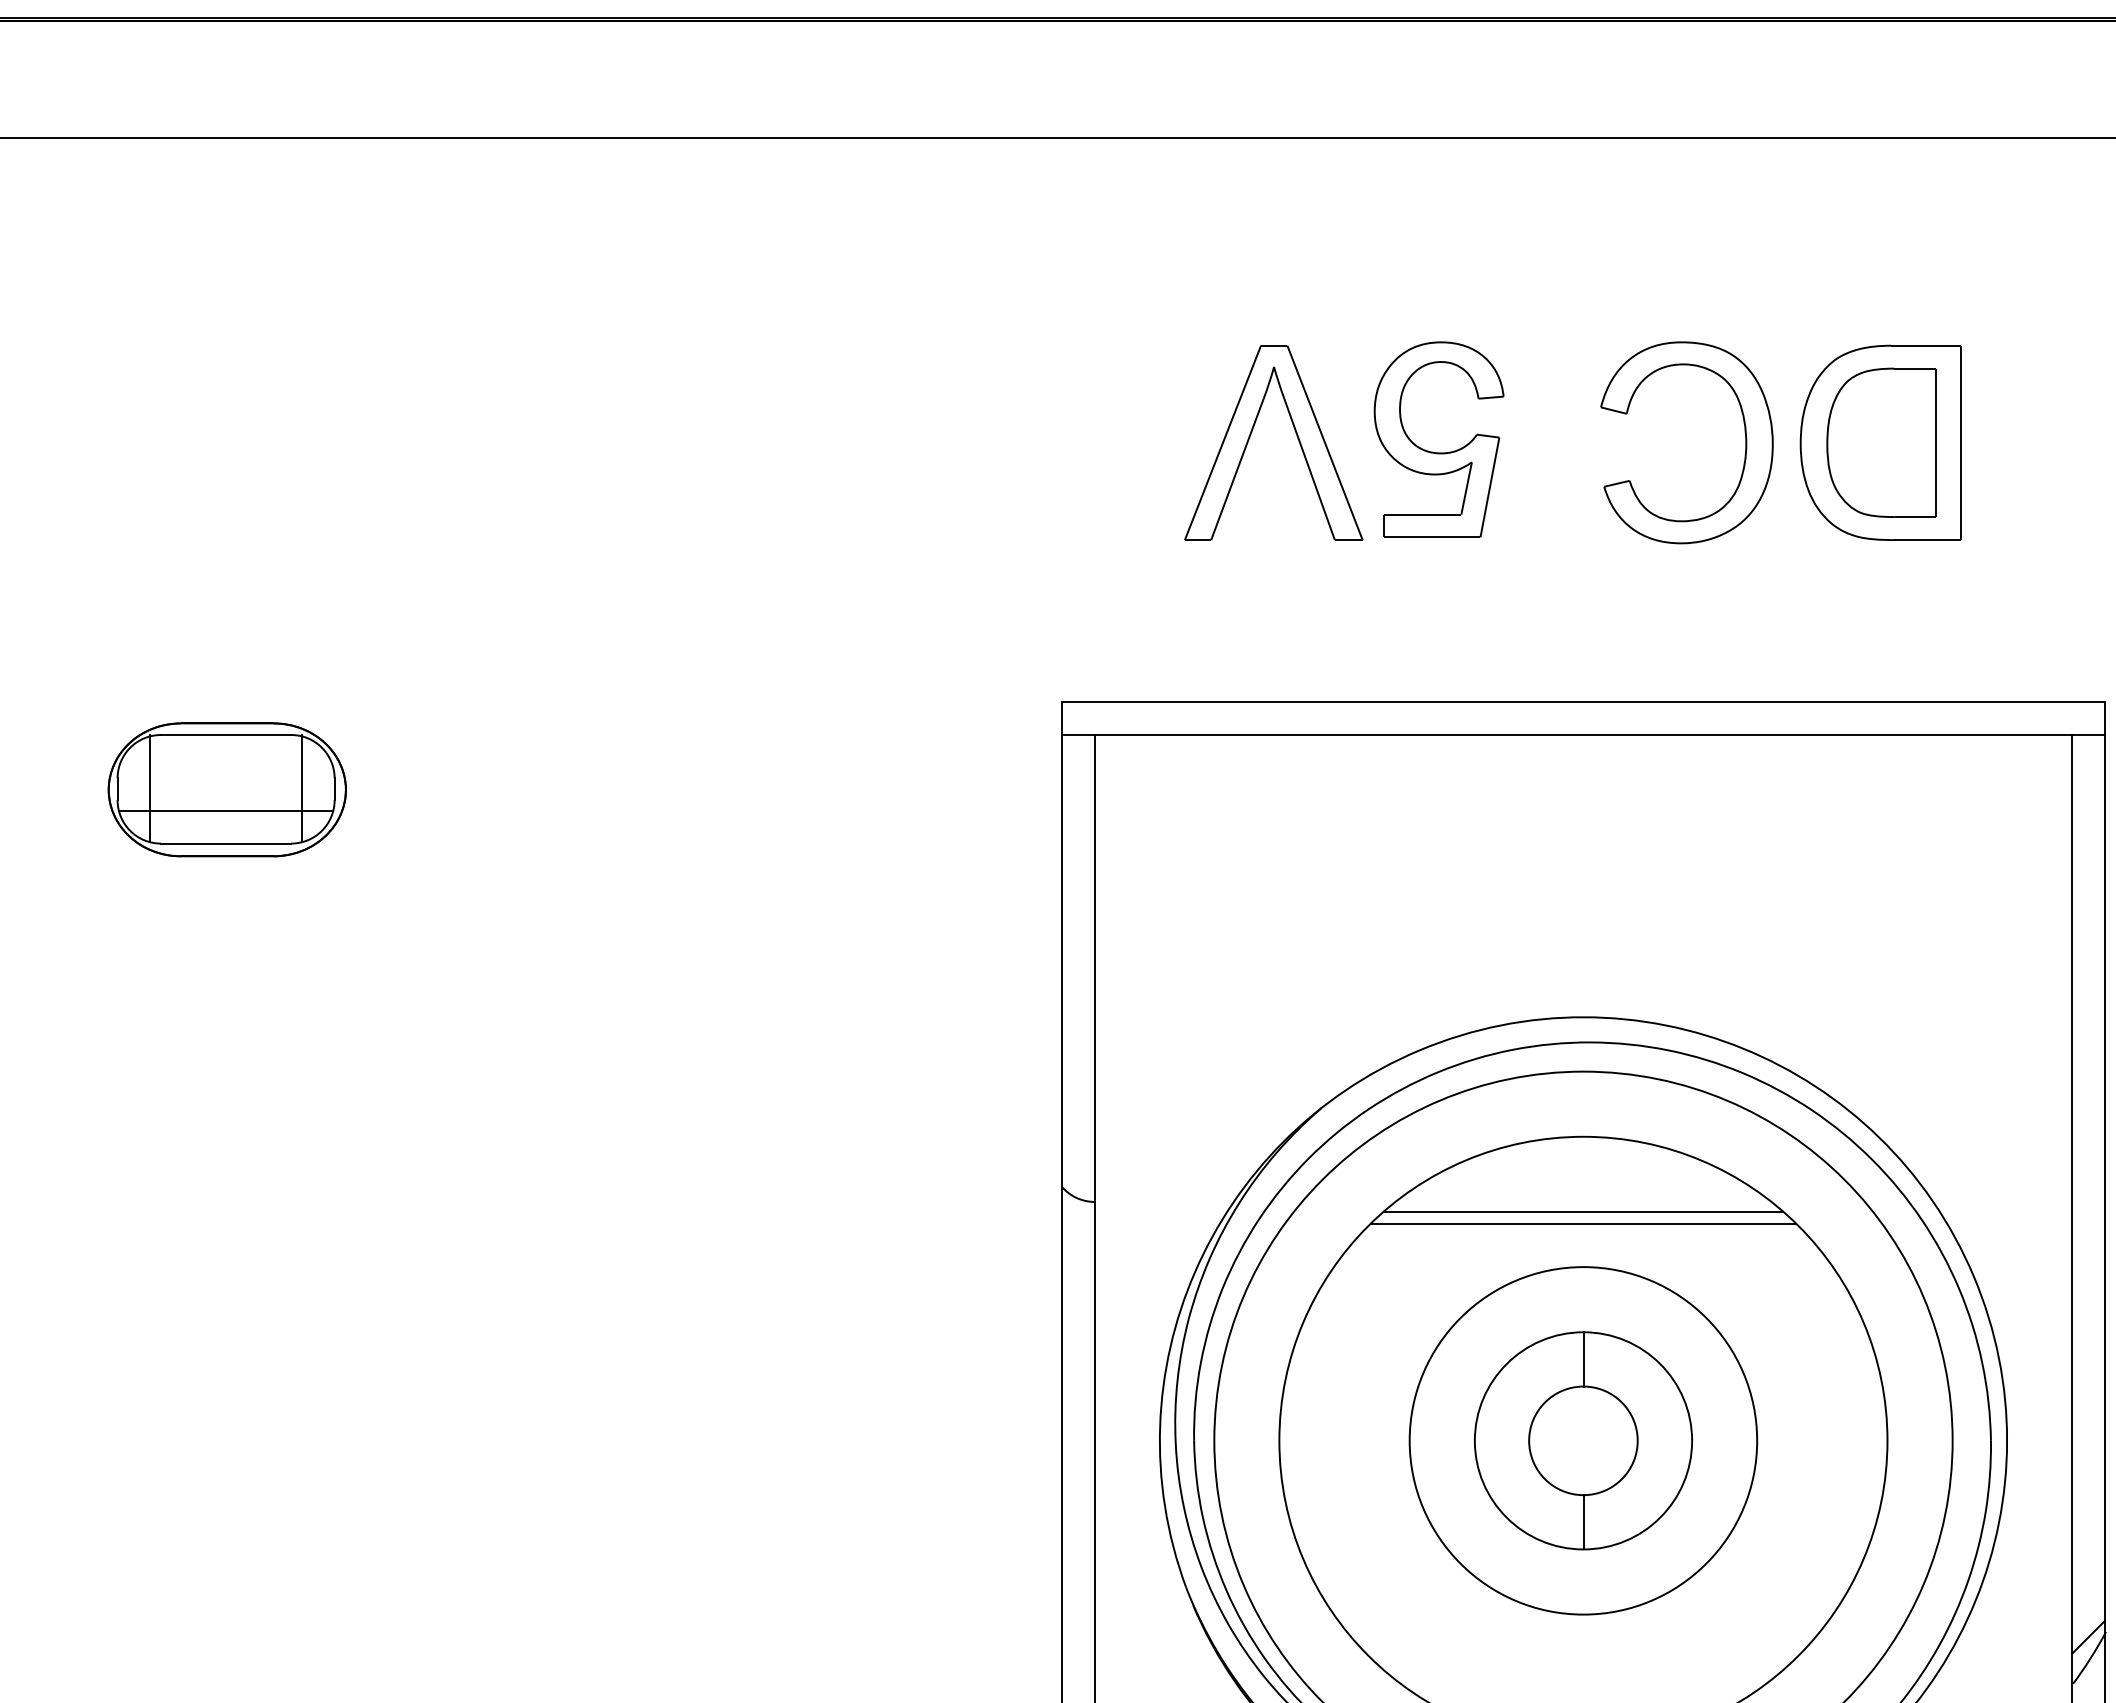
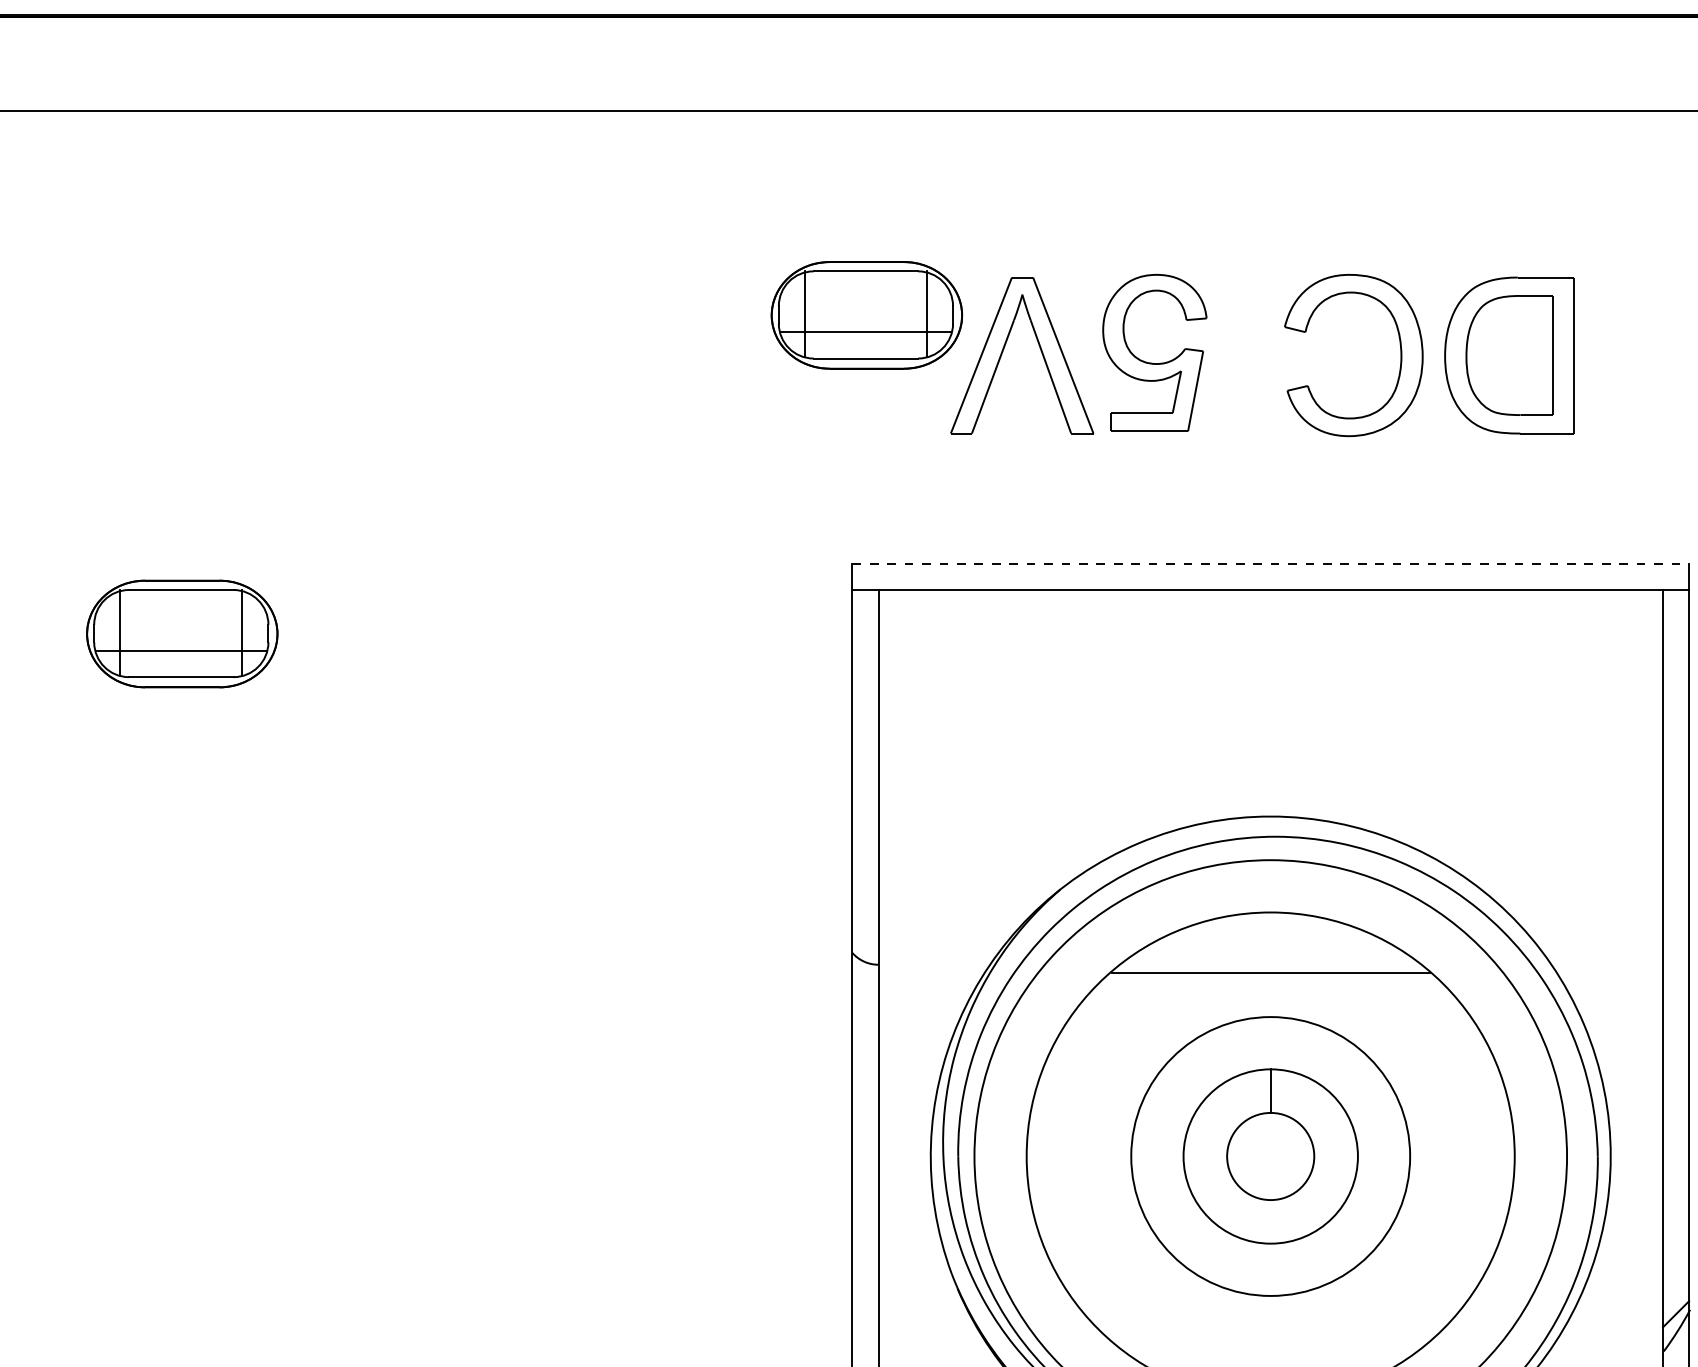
part: (1079, 392) -> (866, 315), added
line: (1583, 702) -> (1270, 563), solid -> dashed
line: (1583, 1223) -> (1270, 982), removed
line: (1583, 1522) -> (1270, 1222), removed

